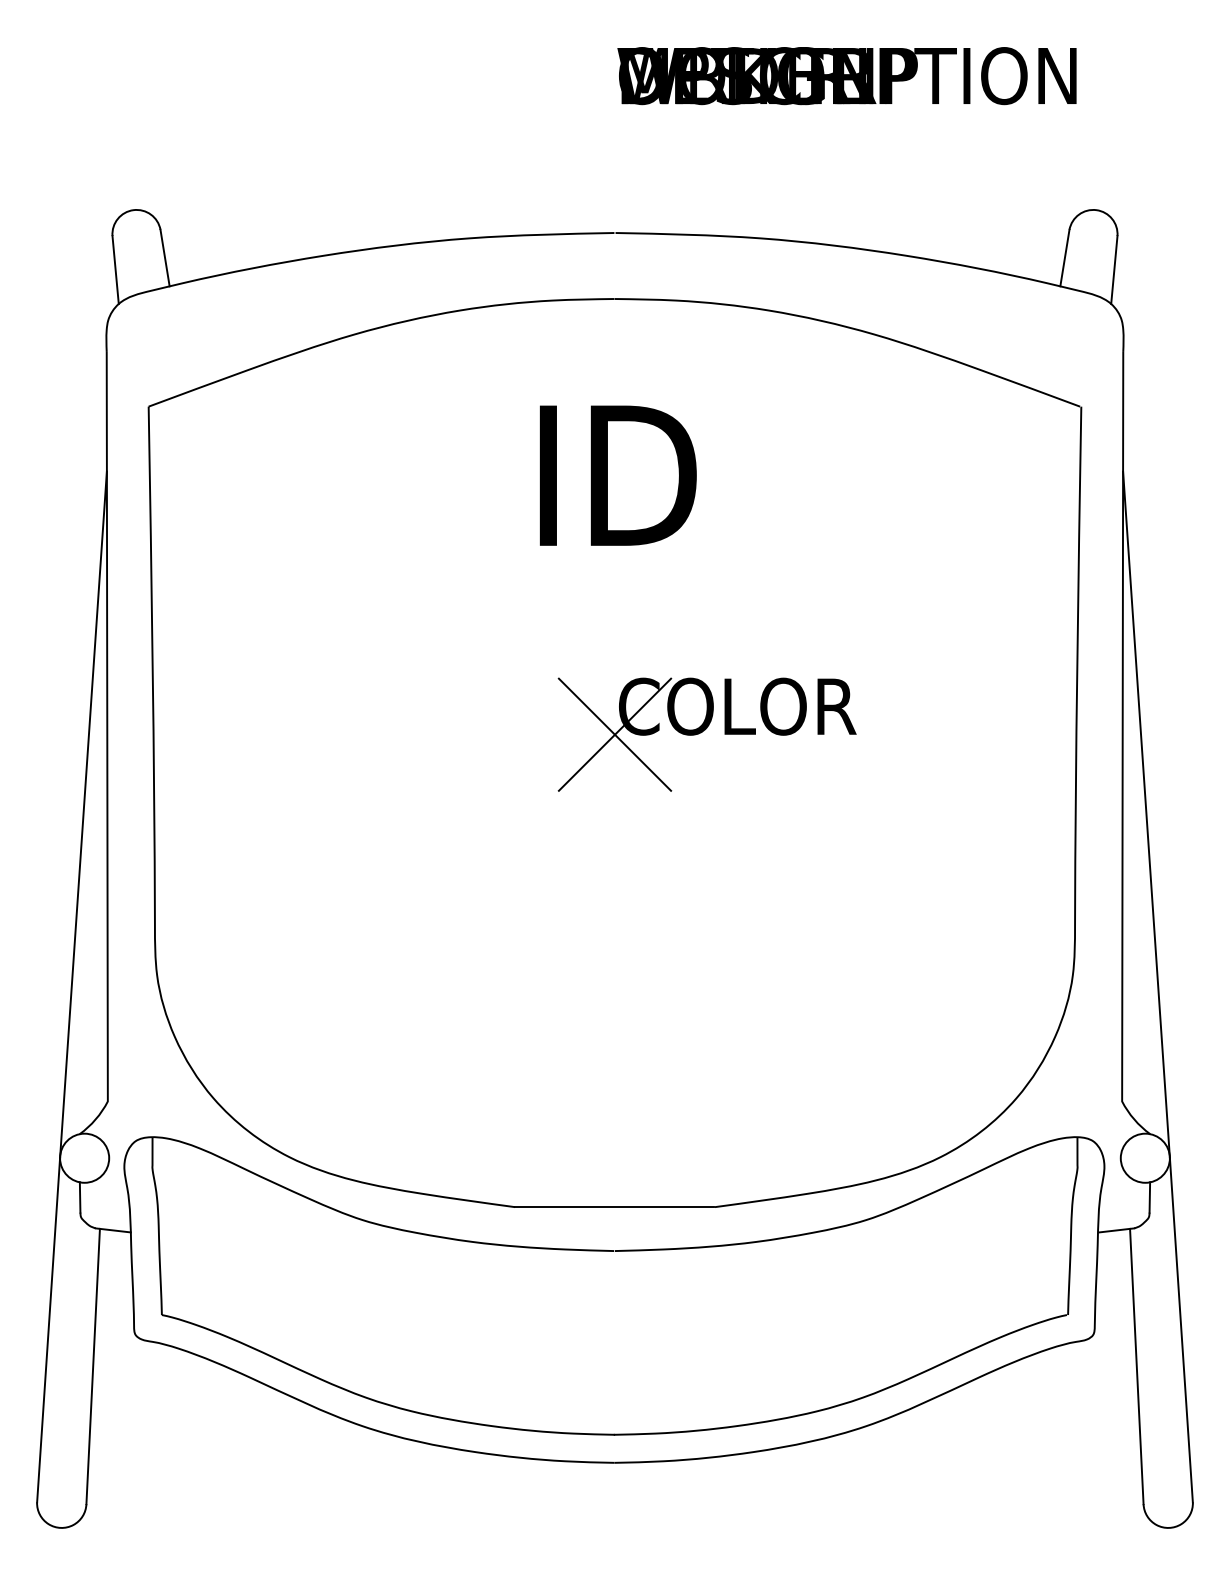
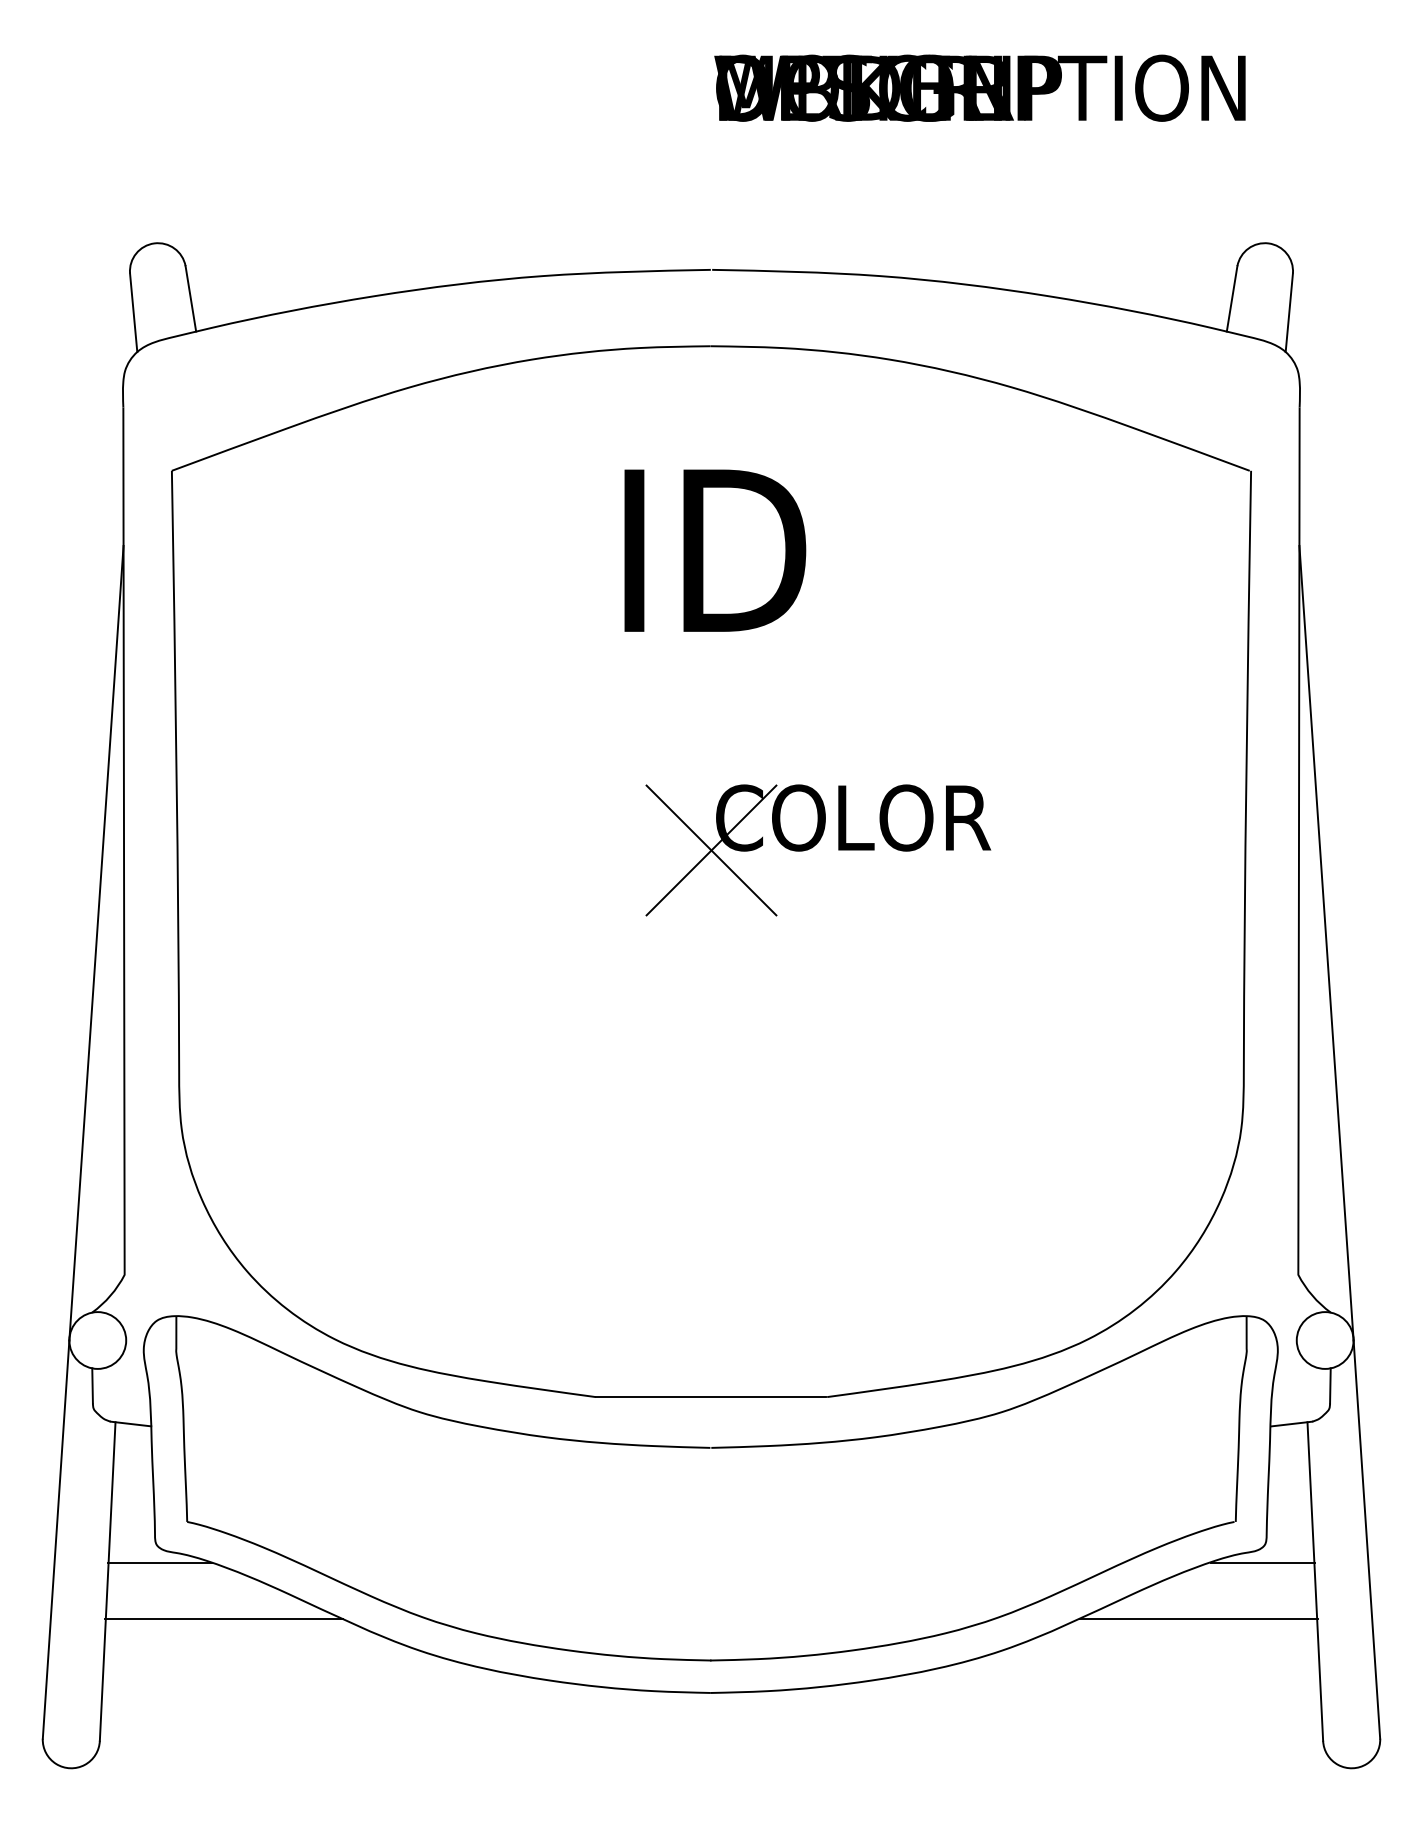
line: (138, 1350) -> (160, 1562), added
line: (1091, 1350) -> (1262, 1562), added
line: (193, 1399) -> (223, 1619), added
line: (1035, 1399) -> (1198, 1619), added

